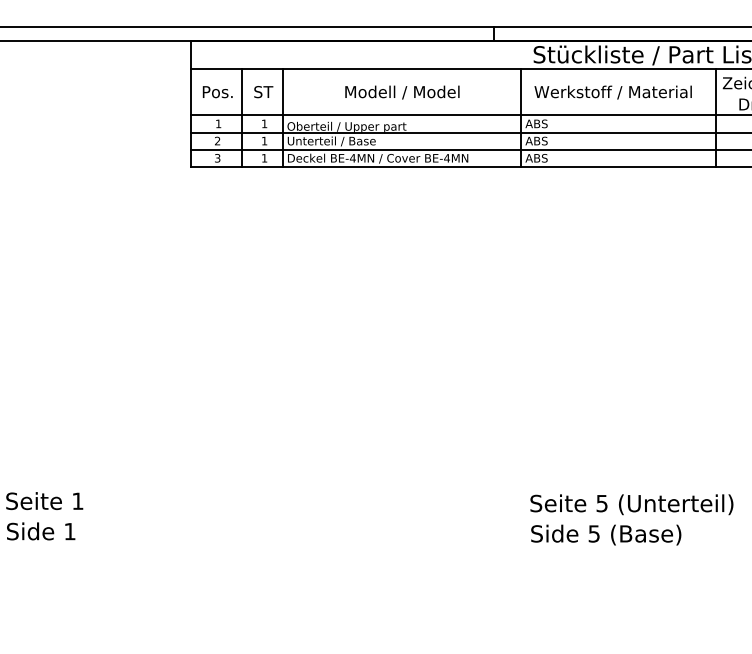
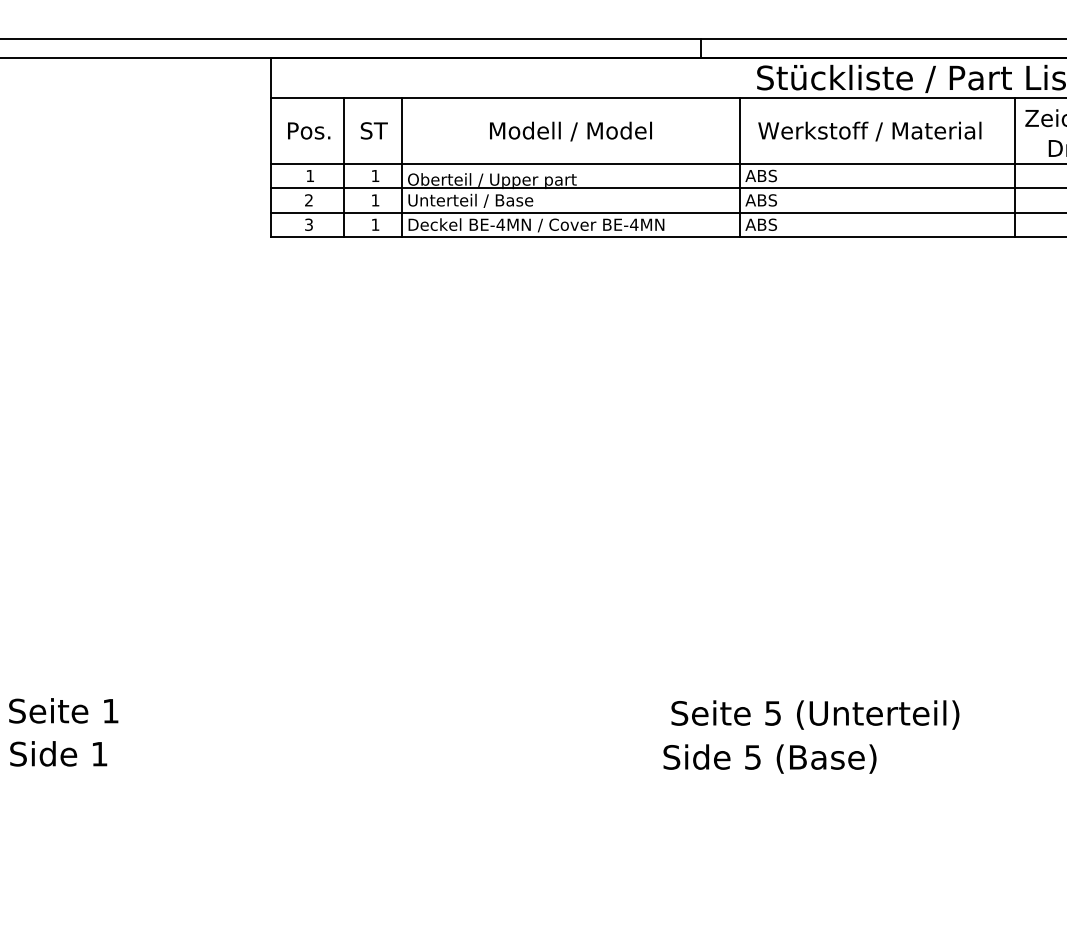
text: (631, 504) -> (815, 714), moved
text: (605, 534) -> (769, 758), moved

